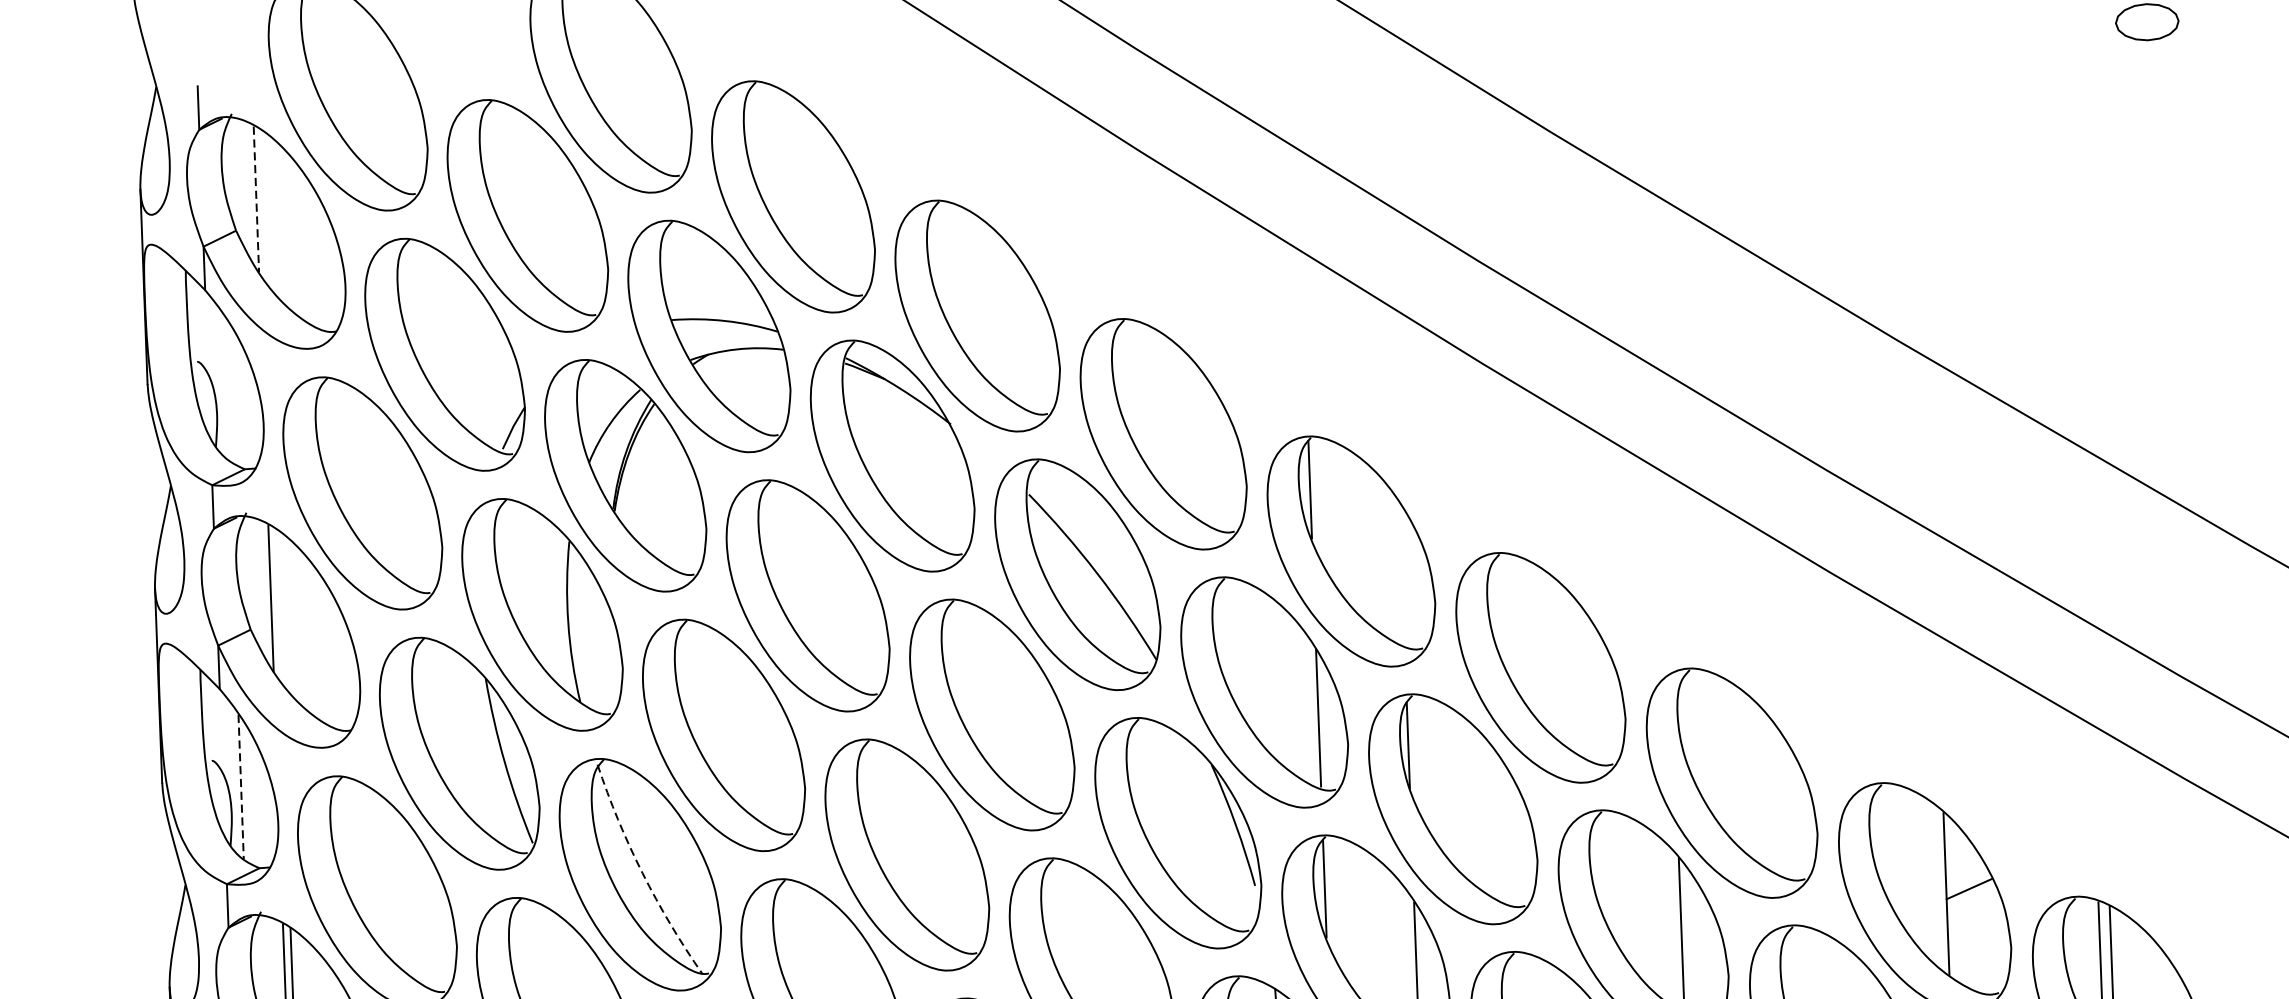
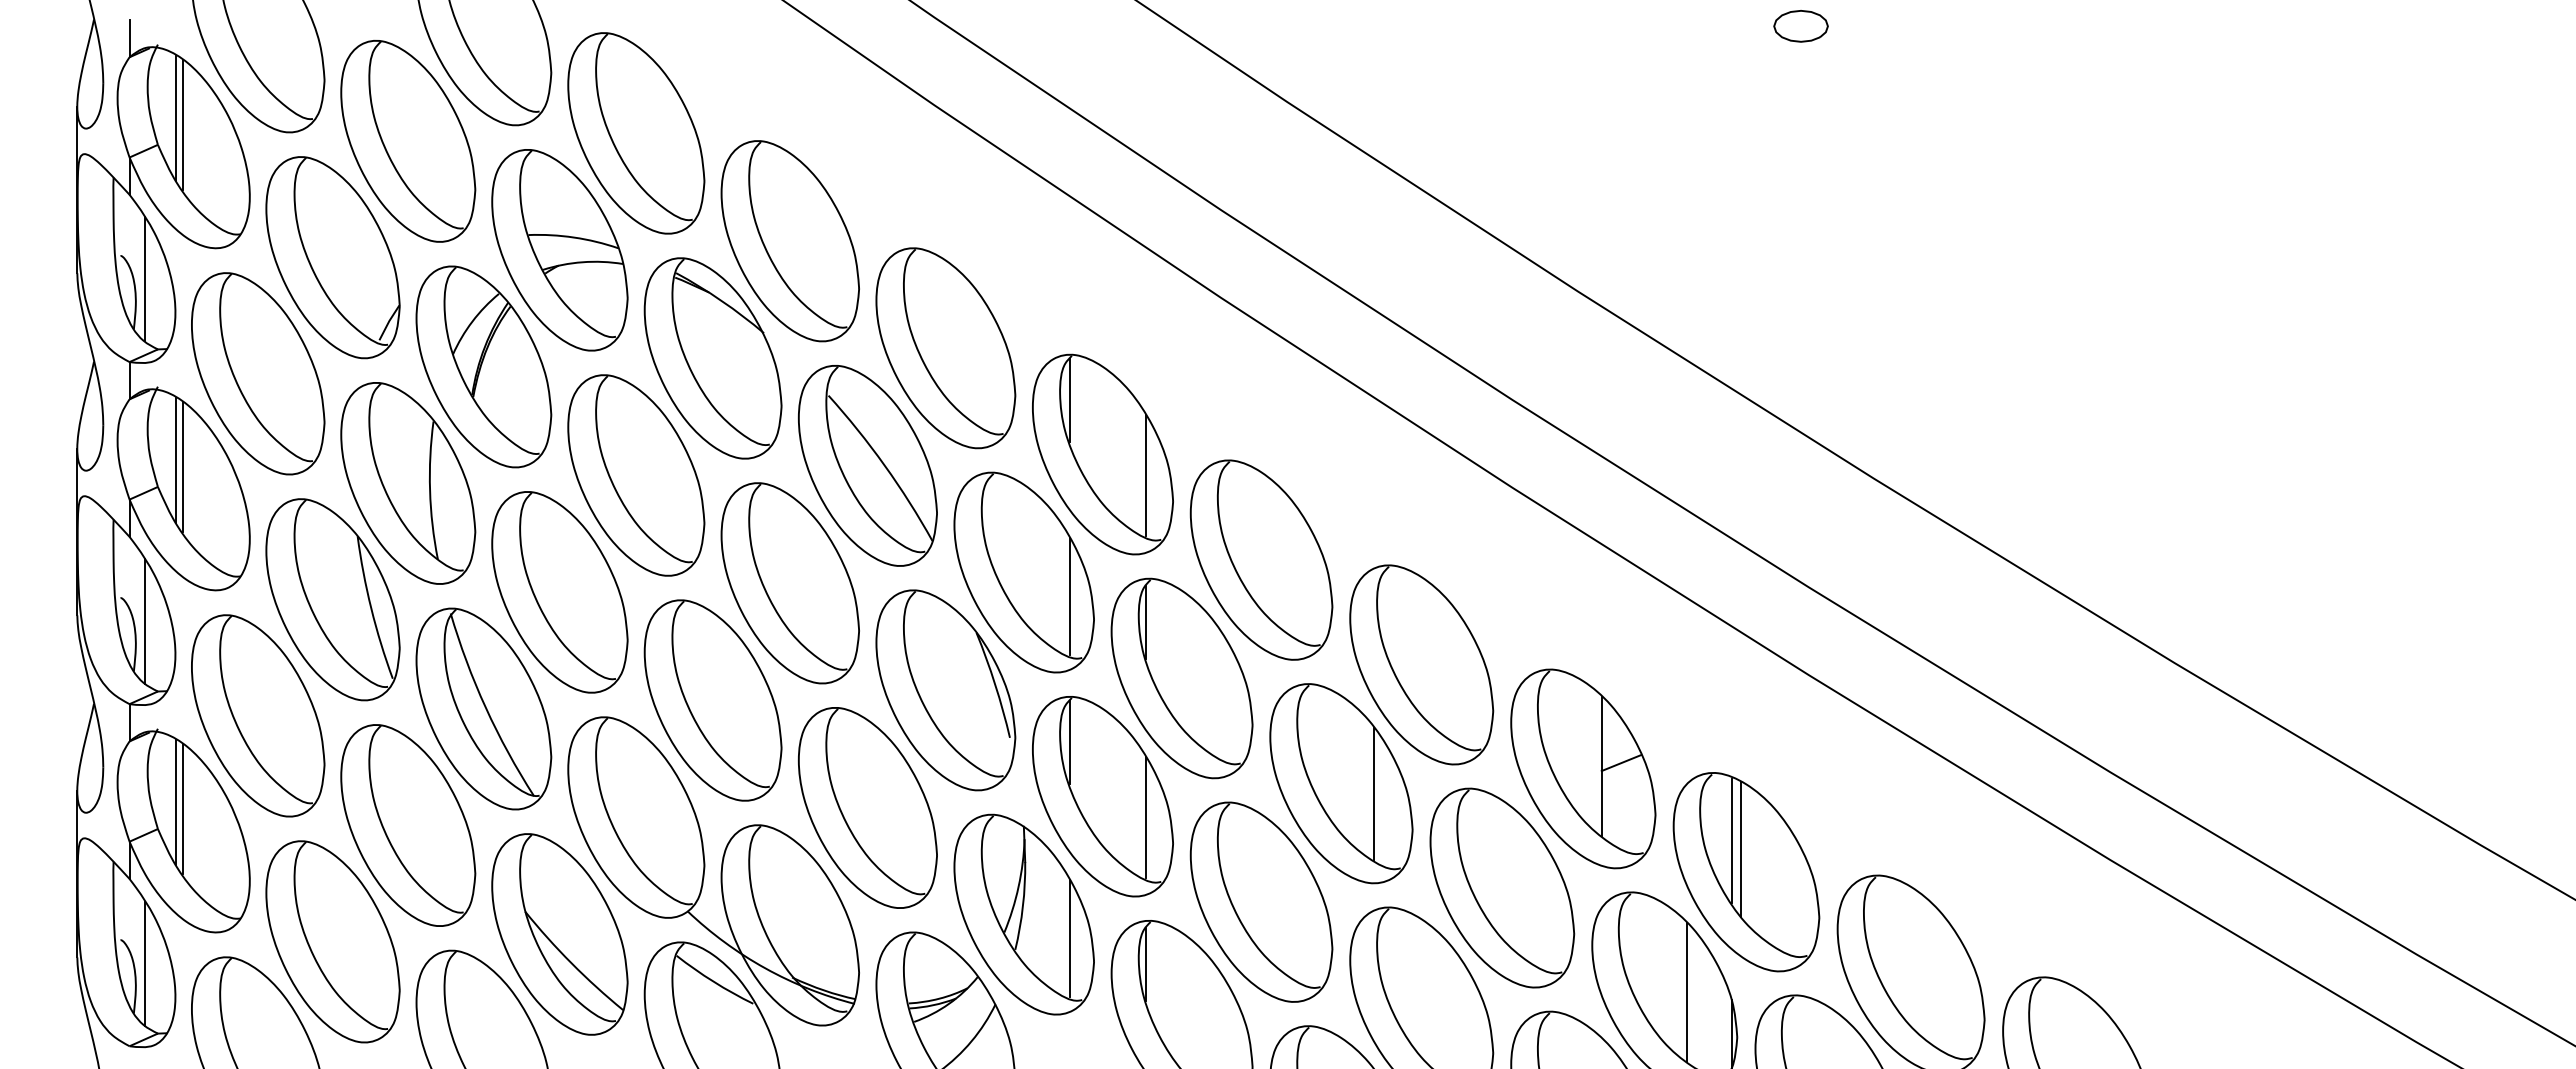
line: (256, 199) -> (176, 118), dashed -> solid
line: (263, 207) -> (182, 125), added
line: (226, 388) -> (144, 279), added
line: (1401, 574) -> (1145, 475), added
line: (278, 605) -> (182, 467), added
line: (240, 787) -> (144, 621), dashed -> solid
arc: (642, 872) -> (485, 707), dashed -> solid

